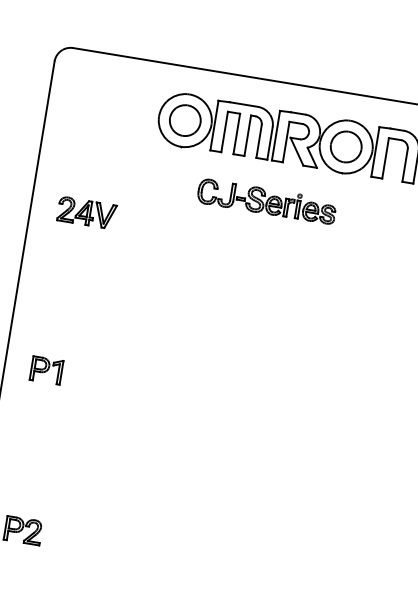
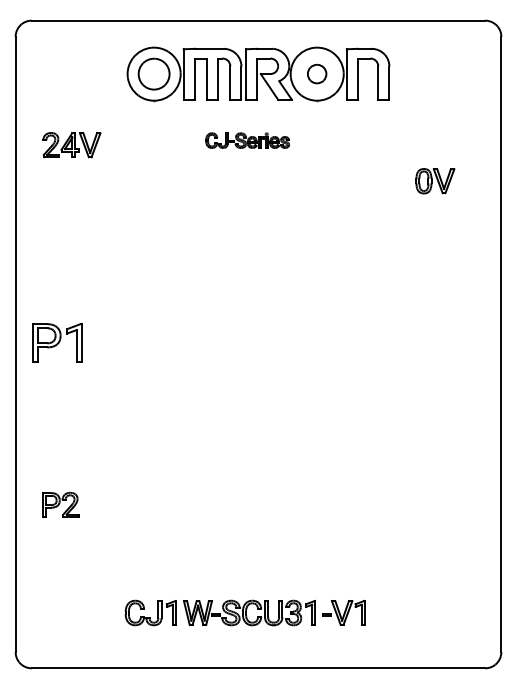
part: (345, 146) -> (316, 73), size x0.6
part: (266, 201) -> (247, 140), size x0.6
part: (86, 213) -> (71, 145), moved
part: (46, 369) -> (57, 342), size x1.6

